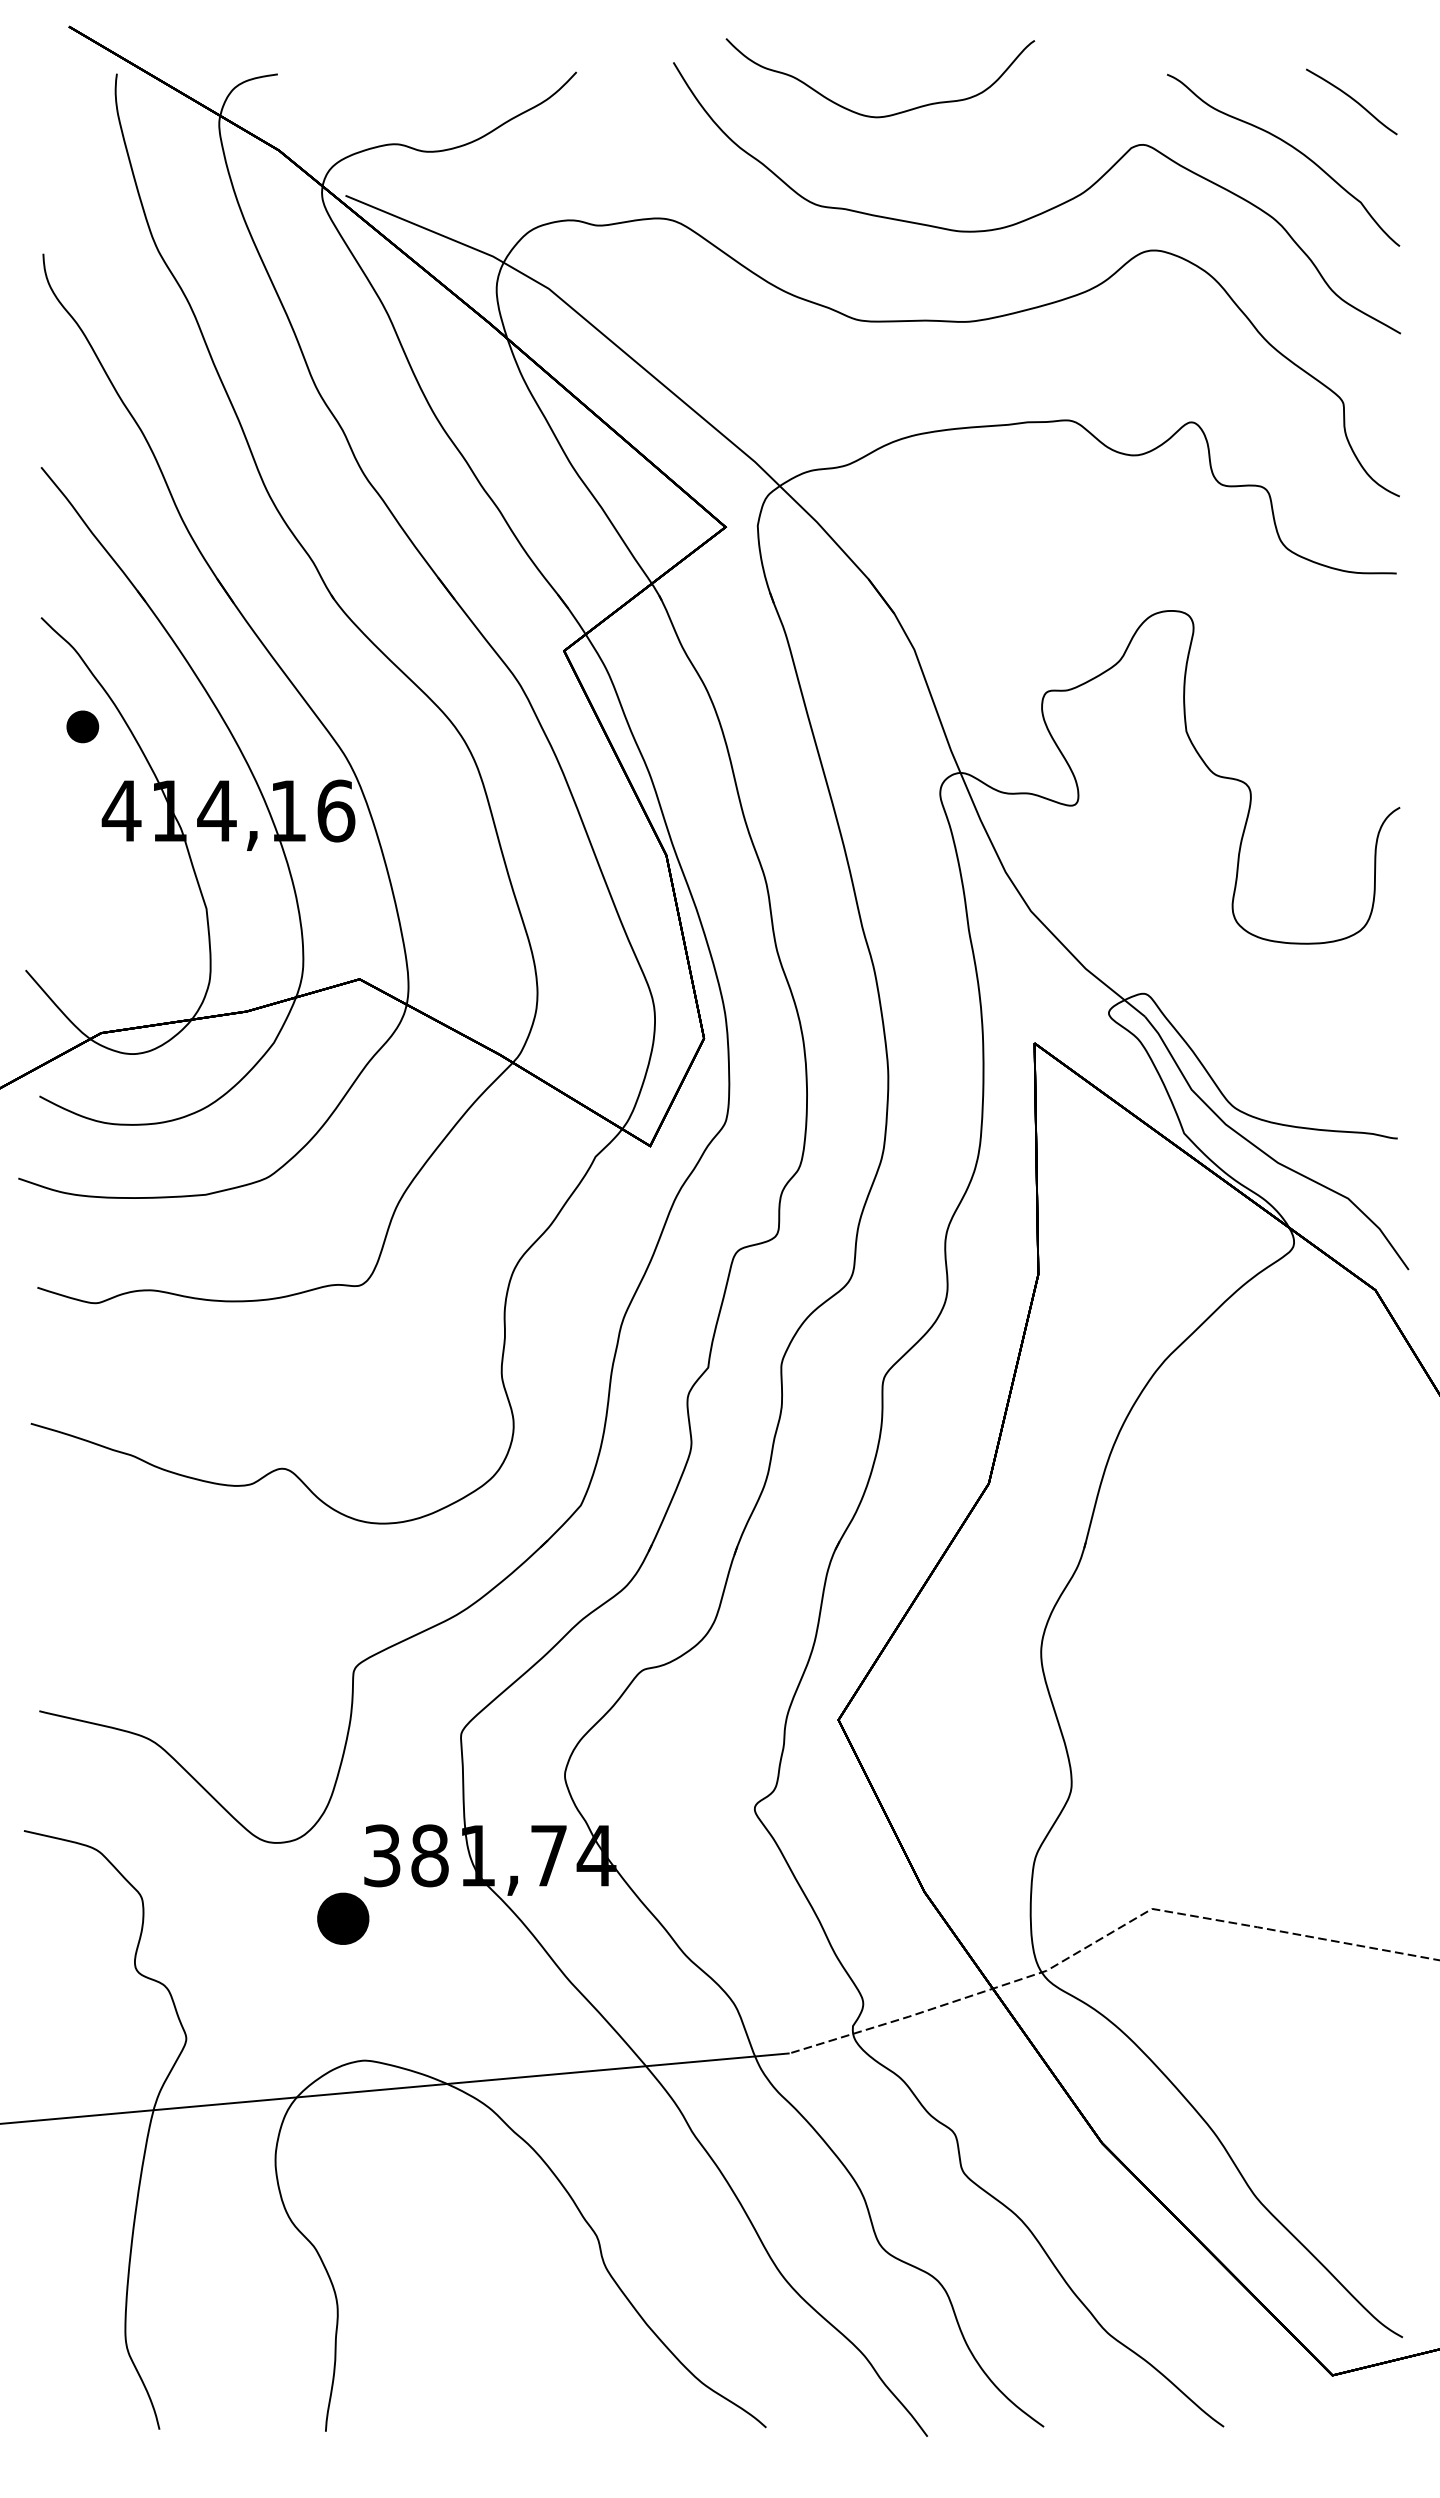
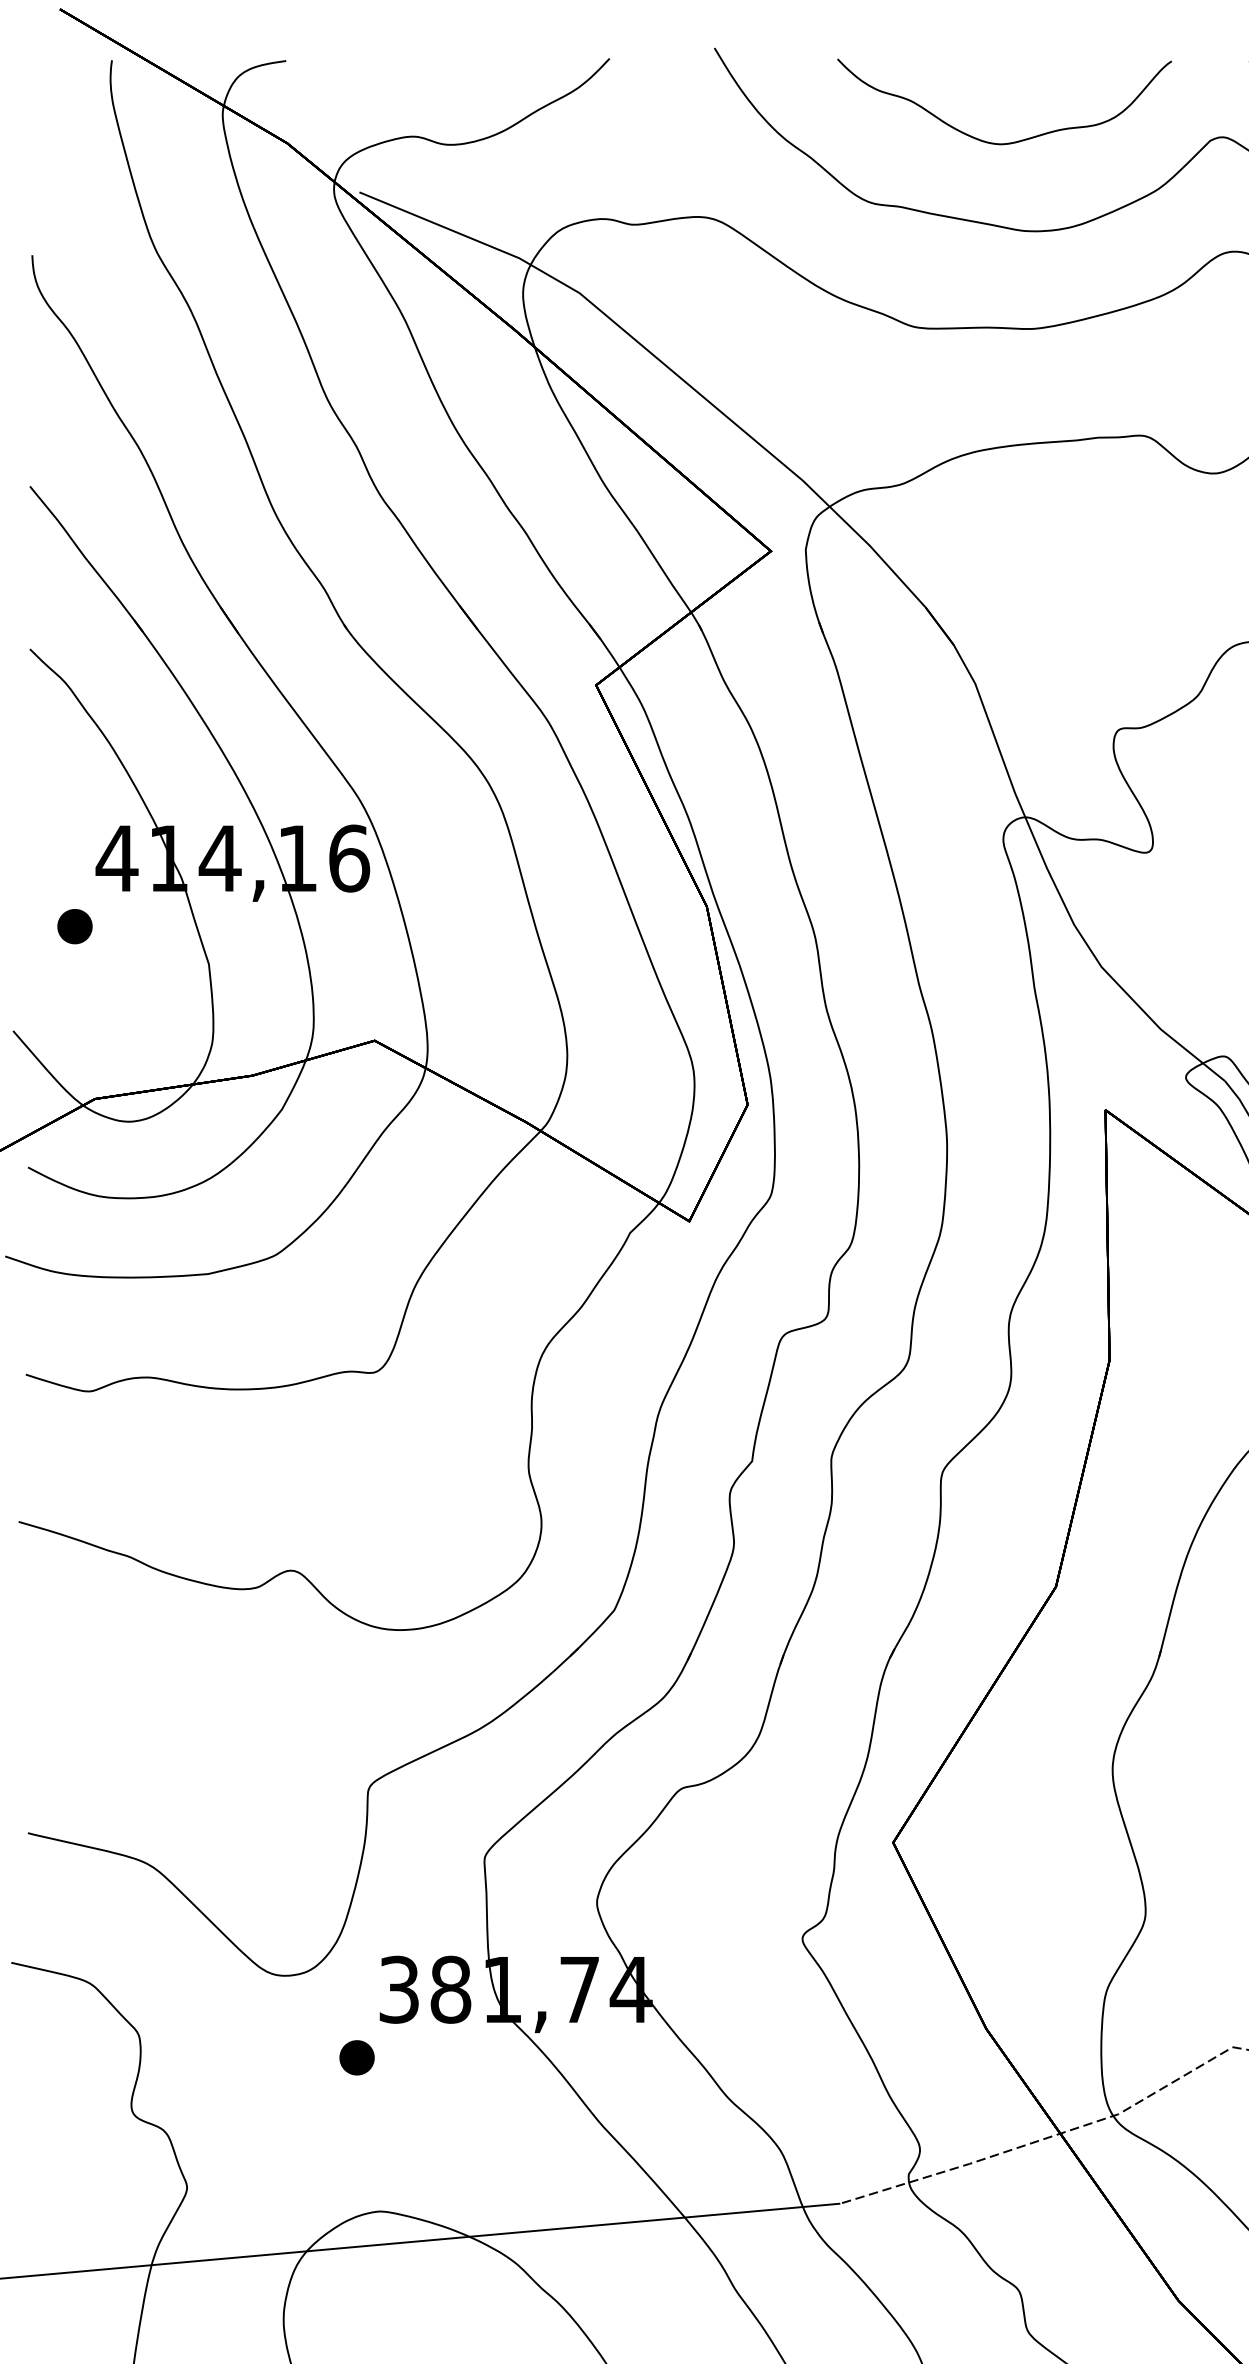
curve: (889, 114) -> (1014, 141), moved
part: (82, 726) -> (74, 926), moved
part: (343, 1918) -> (357, 2057), size x0.62

